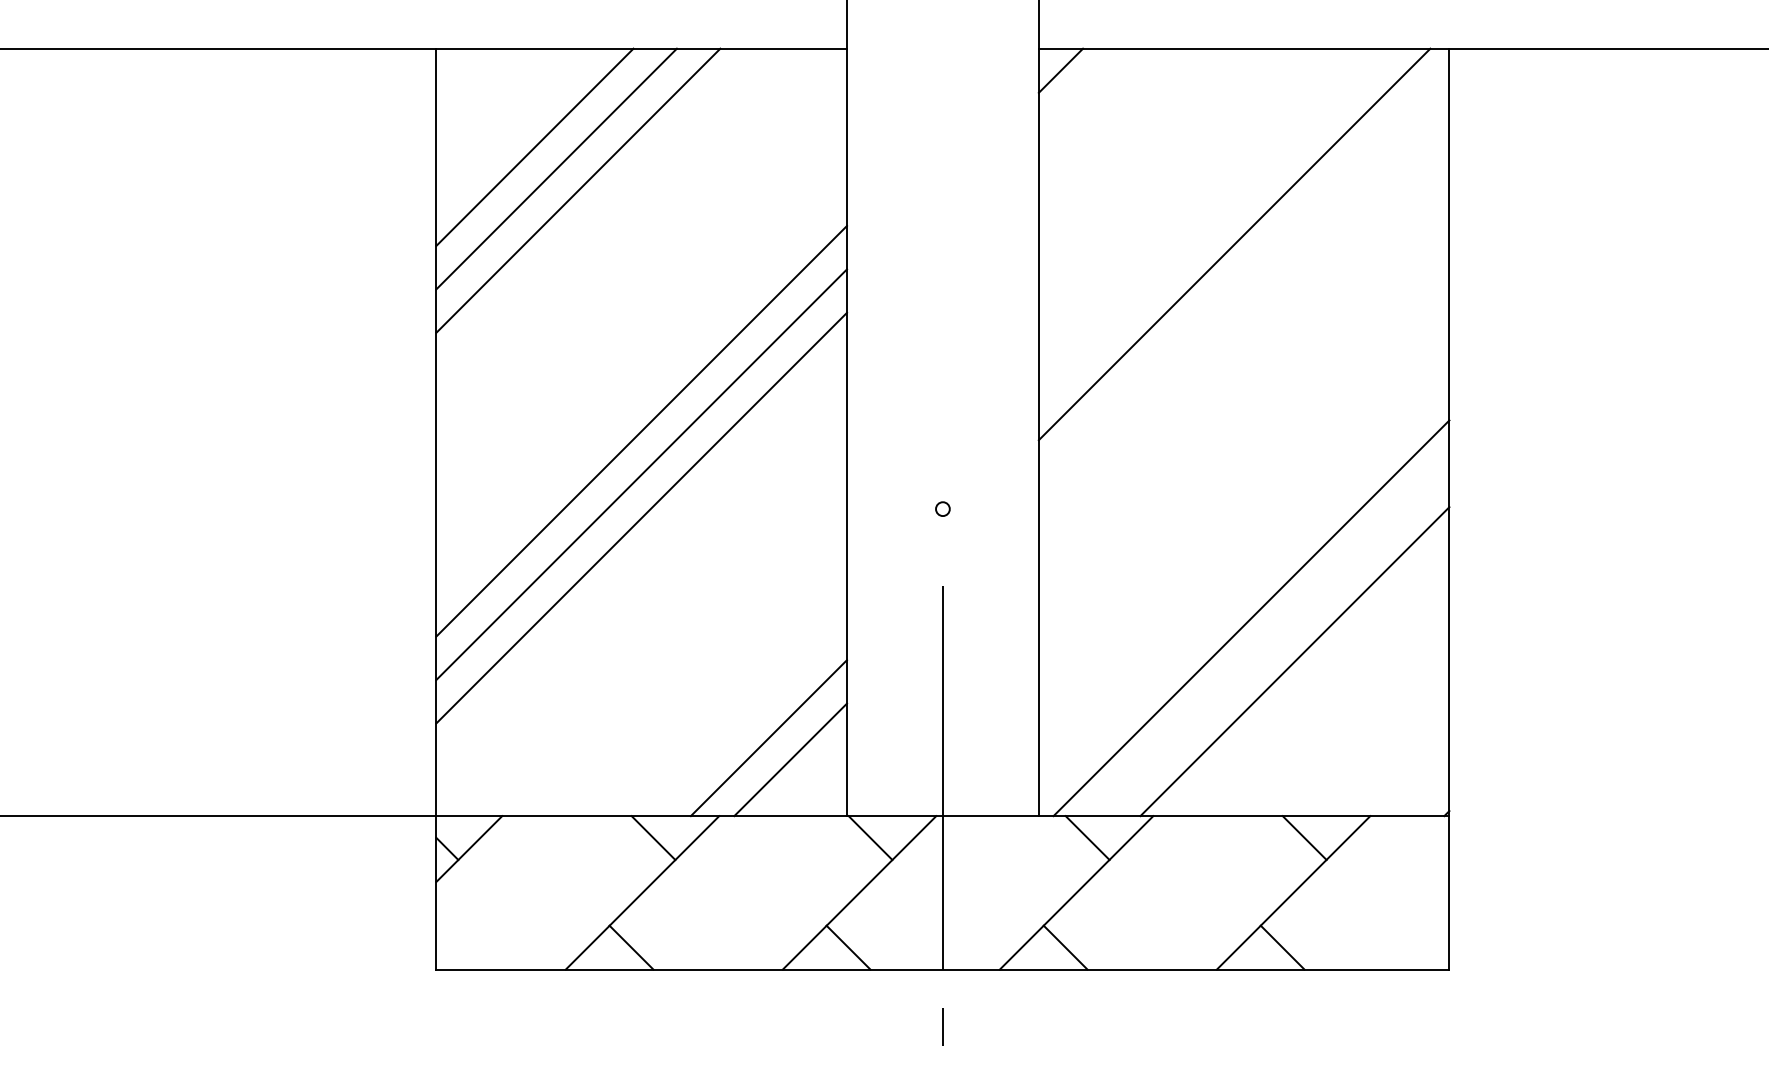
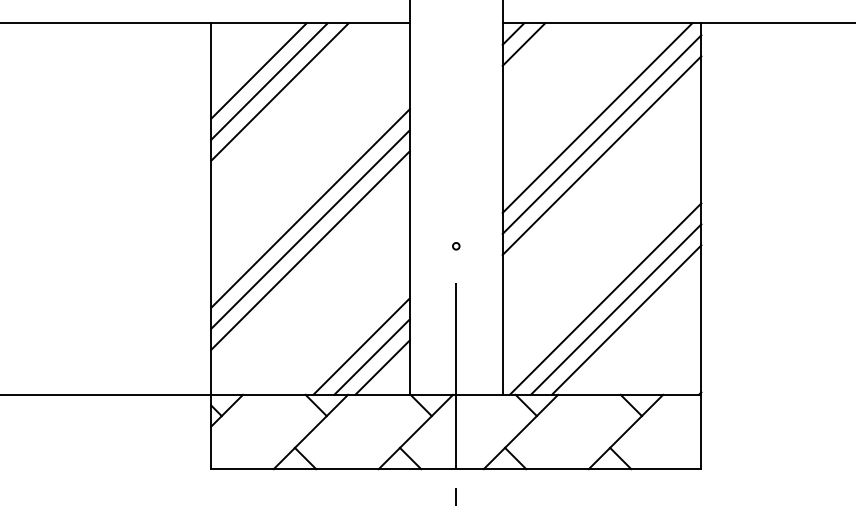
line: (1081, 92) -> (523, 44), added
line: (1243, 278) -> (601, 134), added
line: (1243, 321) -> (601, 155), added
line: (1271, 639) -> (615, 309), added
line: (747, 716) -> (361, 346), added

